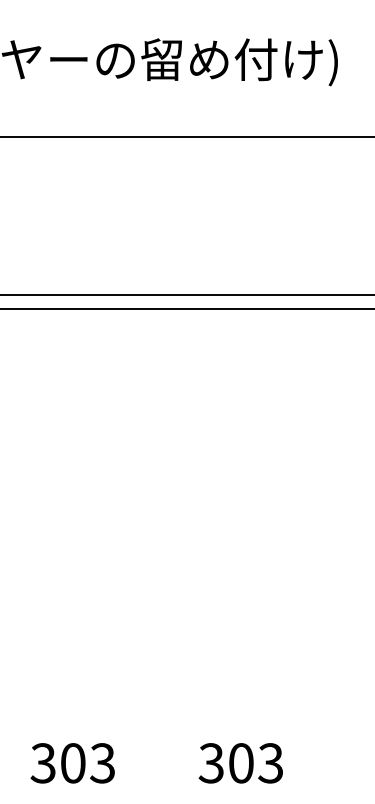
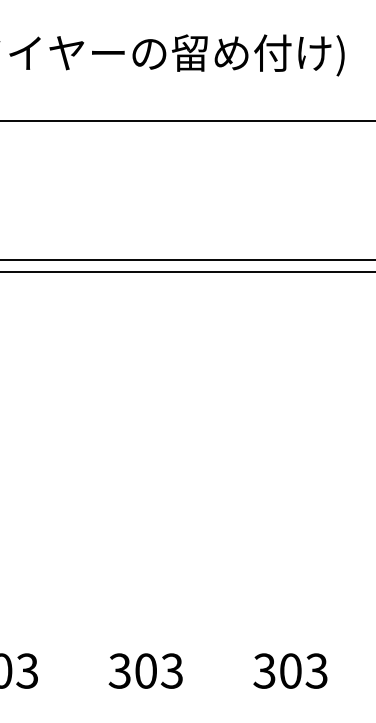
text: (72, 762) -> (145, 670), moved
text: (240, 762) -> (290, 670), moved

